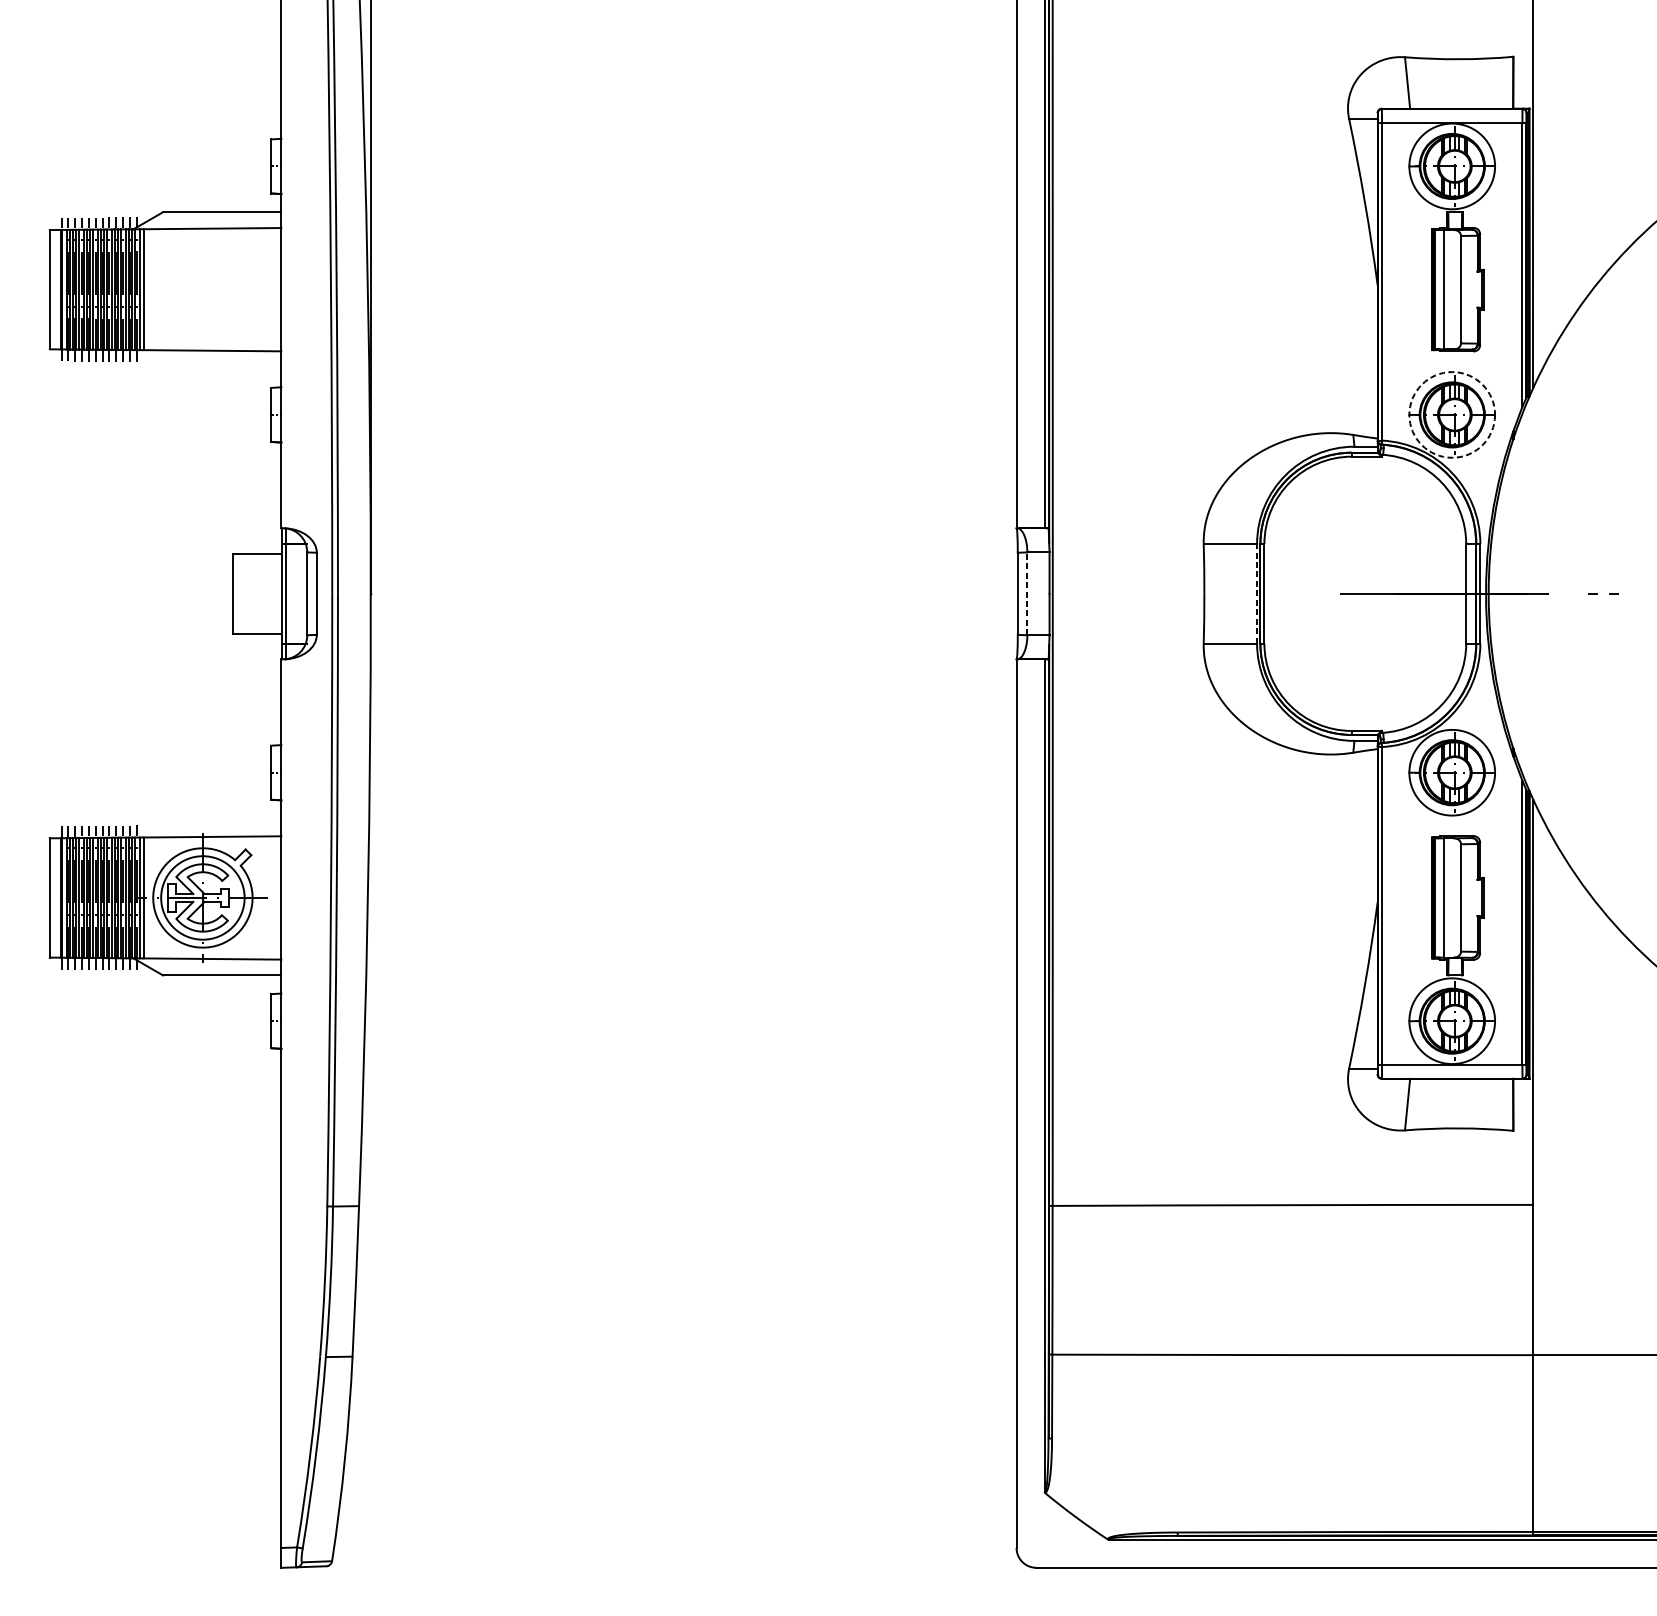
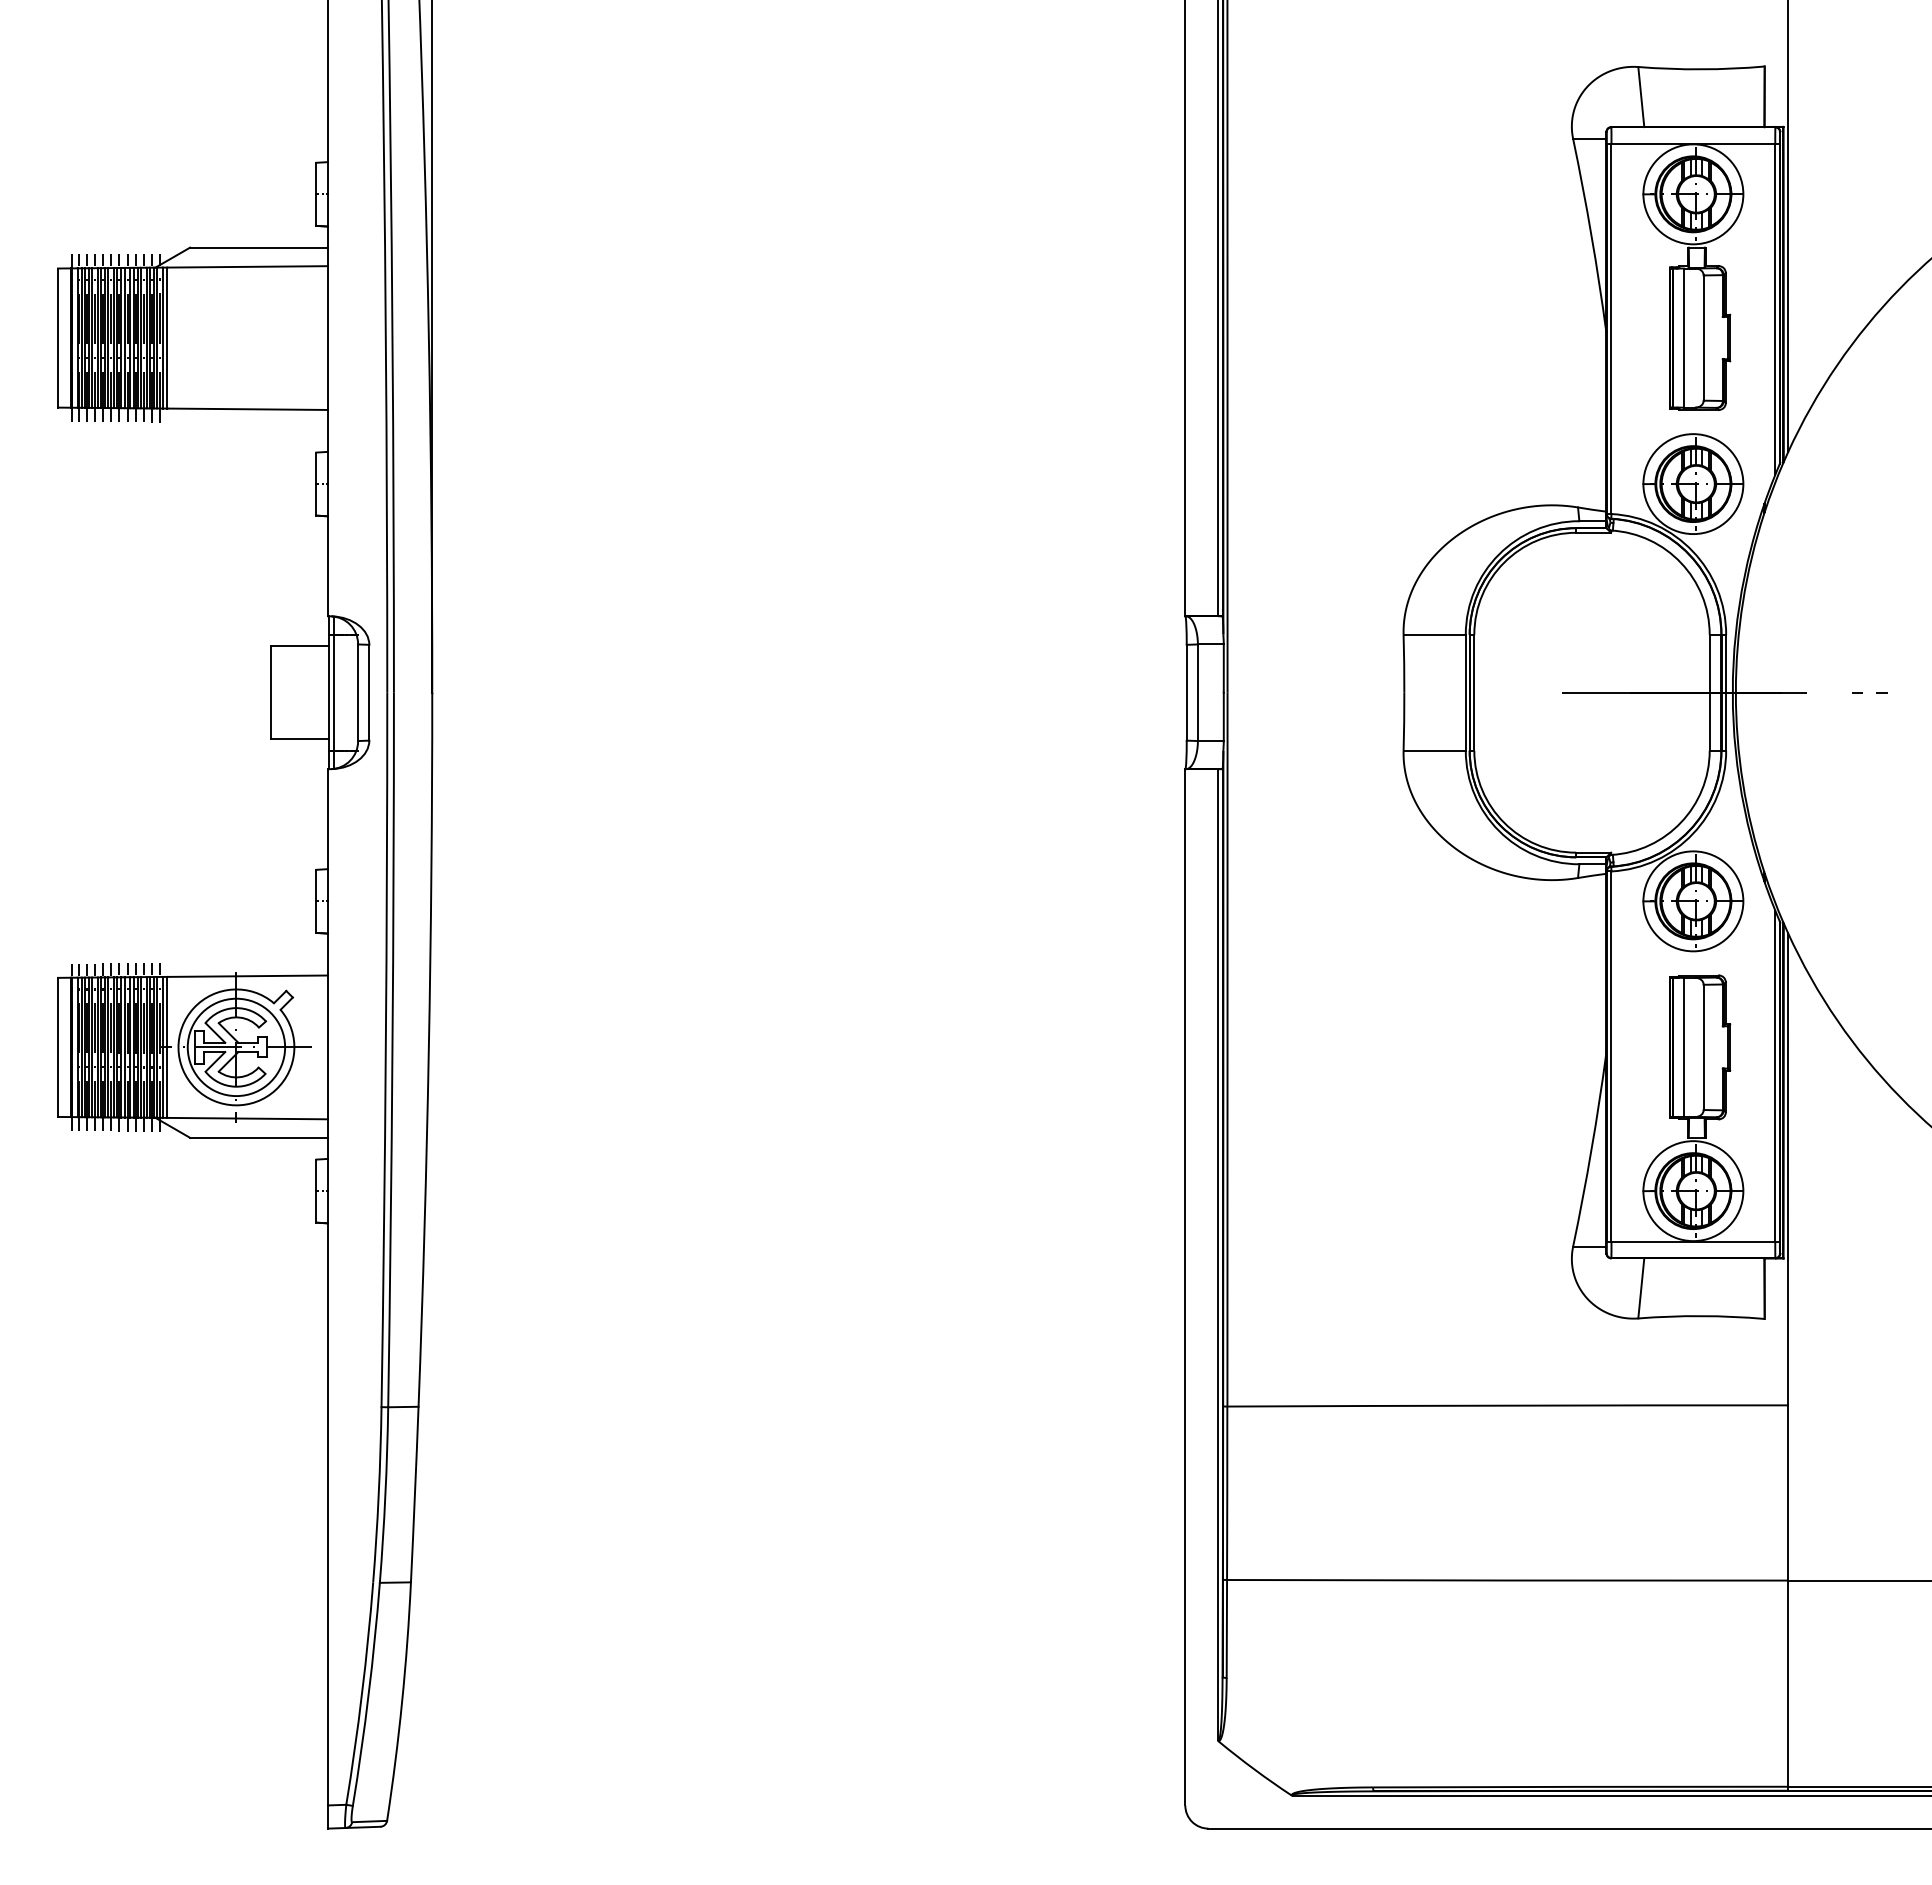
circle: (1452, 415) -> (1693, 484), dashed -> solid
line: (1027, 593) -> (1197, 692), dashed -> solid
line: (1256, 593) -> (1465, 692), dashed -> solid

